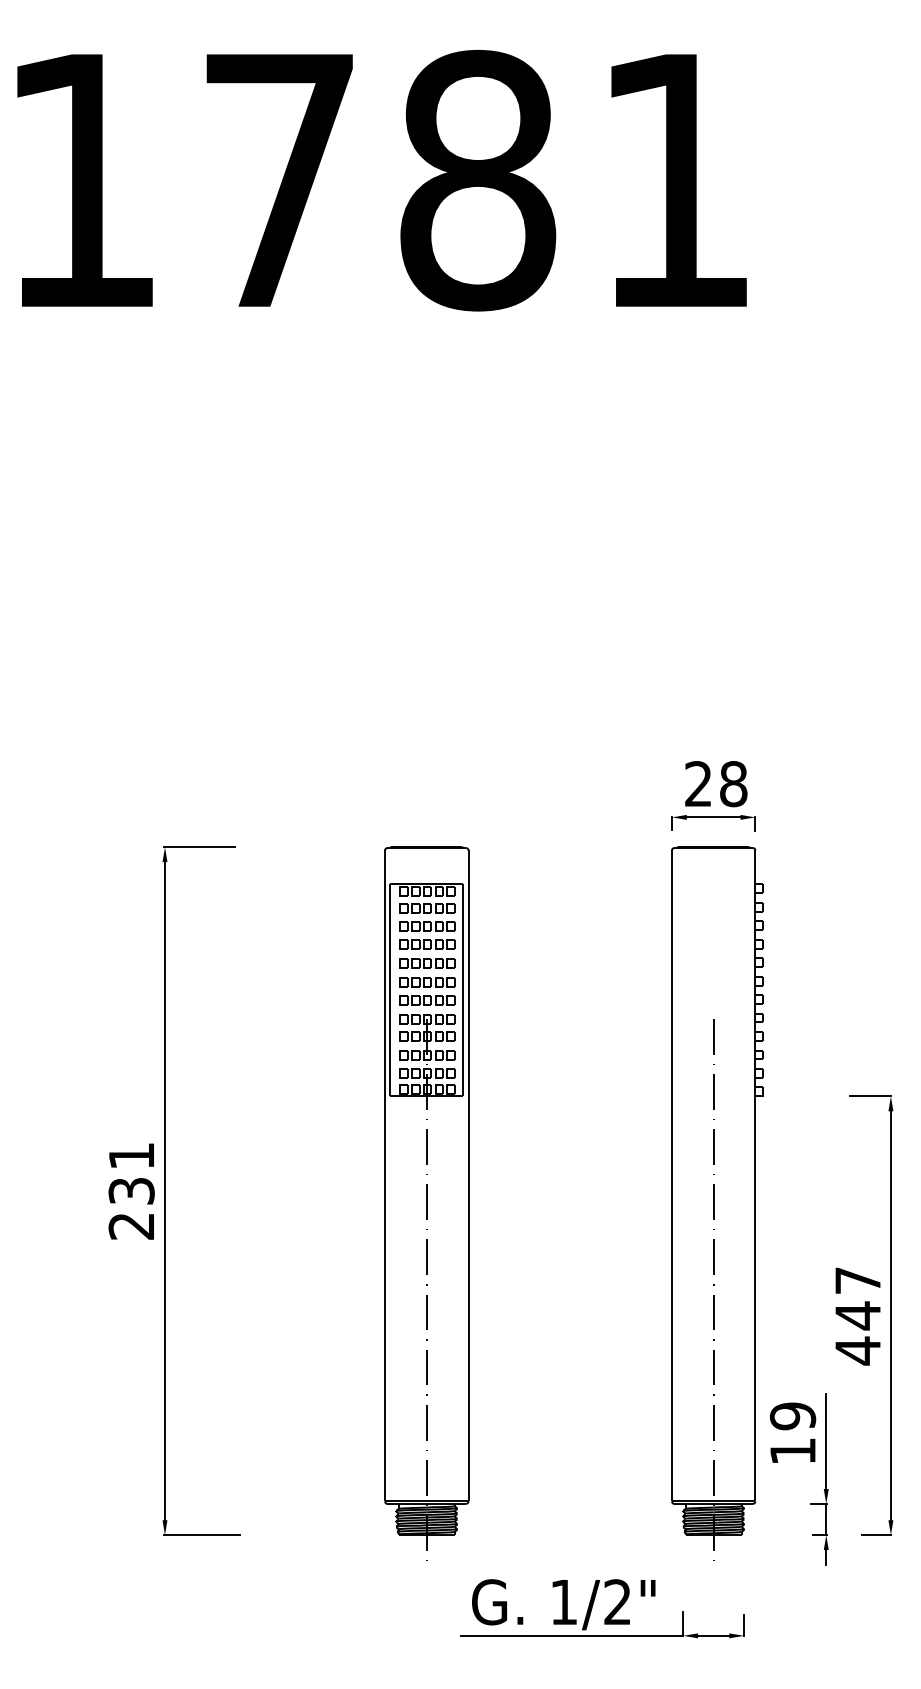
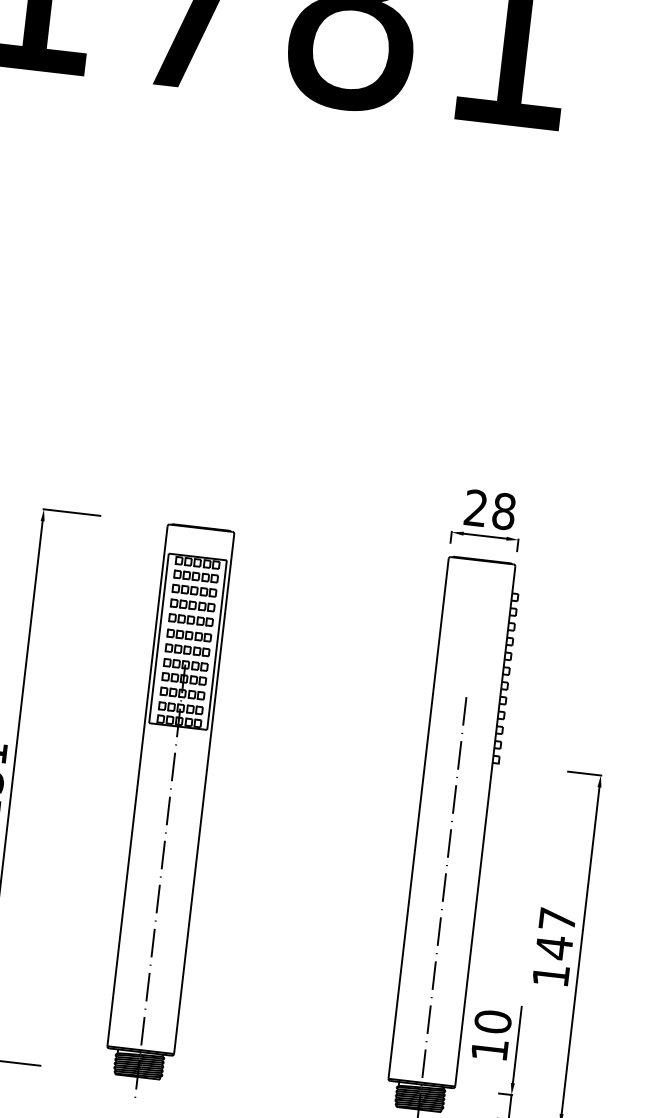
part: (426, 1203) -> (168, 812), moved
text: (857, 1350) -> (550, 975), 447 -> 147
text: (793, 1416) -> (493, 1022), 19 -> 10

